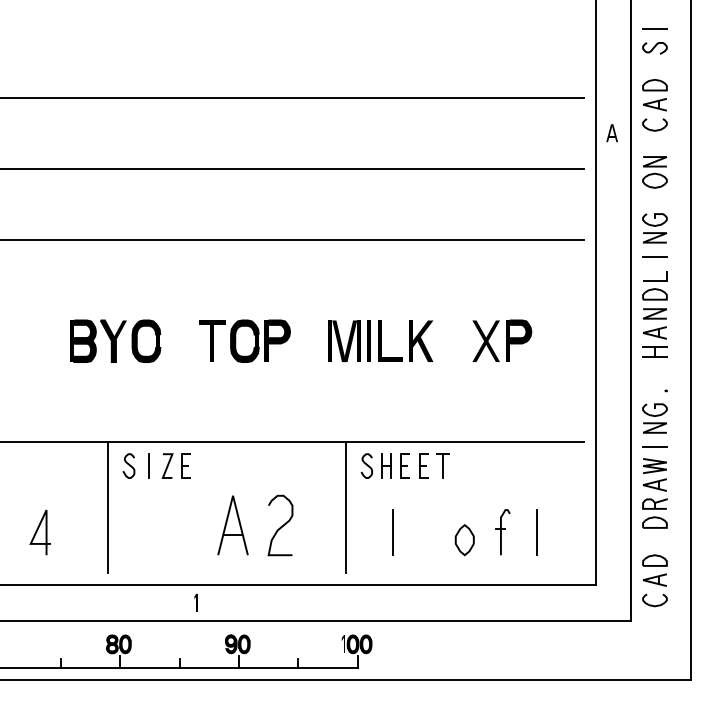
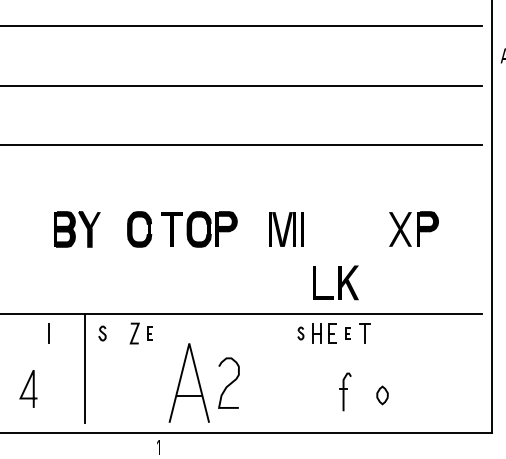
part: (146, 340) -> (139, 228), moved
part: (405, 340) -> (335, 282), moved
part: (128, 465) -> (102, 333), size x0.7
line: (148, 465) -> (48, 333), moved
part: (185, 465) -> (149, 333), size x0.7
part: (366, 465) -> (300, 333), size x0.6
part: (423, 465) -> (348, 333), size x0.6
line: (345, 507) -> (283, 368), removed
part: (232, 525) -> (188, 383), size x1.6
line: (392, 532) -> (322, 388), removed
part: (502, 532) -> (344, 392), moved
line: (537, 532) -> (443, 388), removed
part: (464, 540) -> (382, 395), size x0.7

